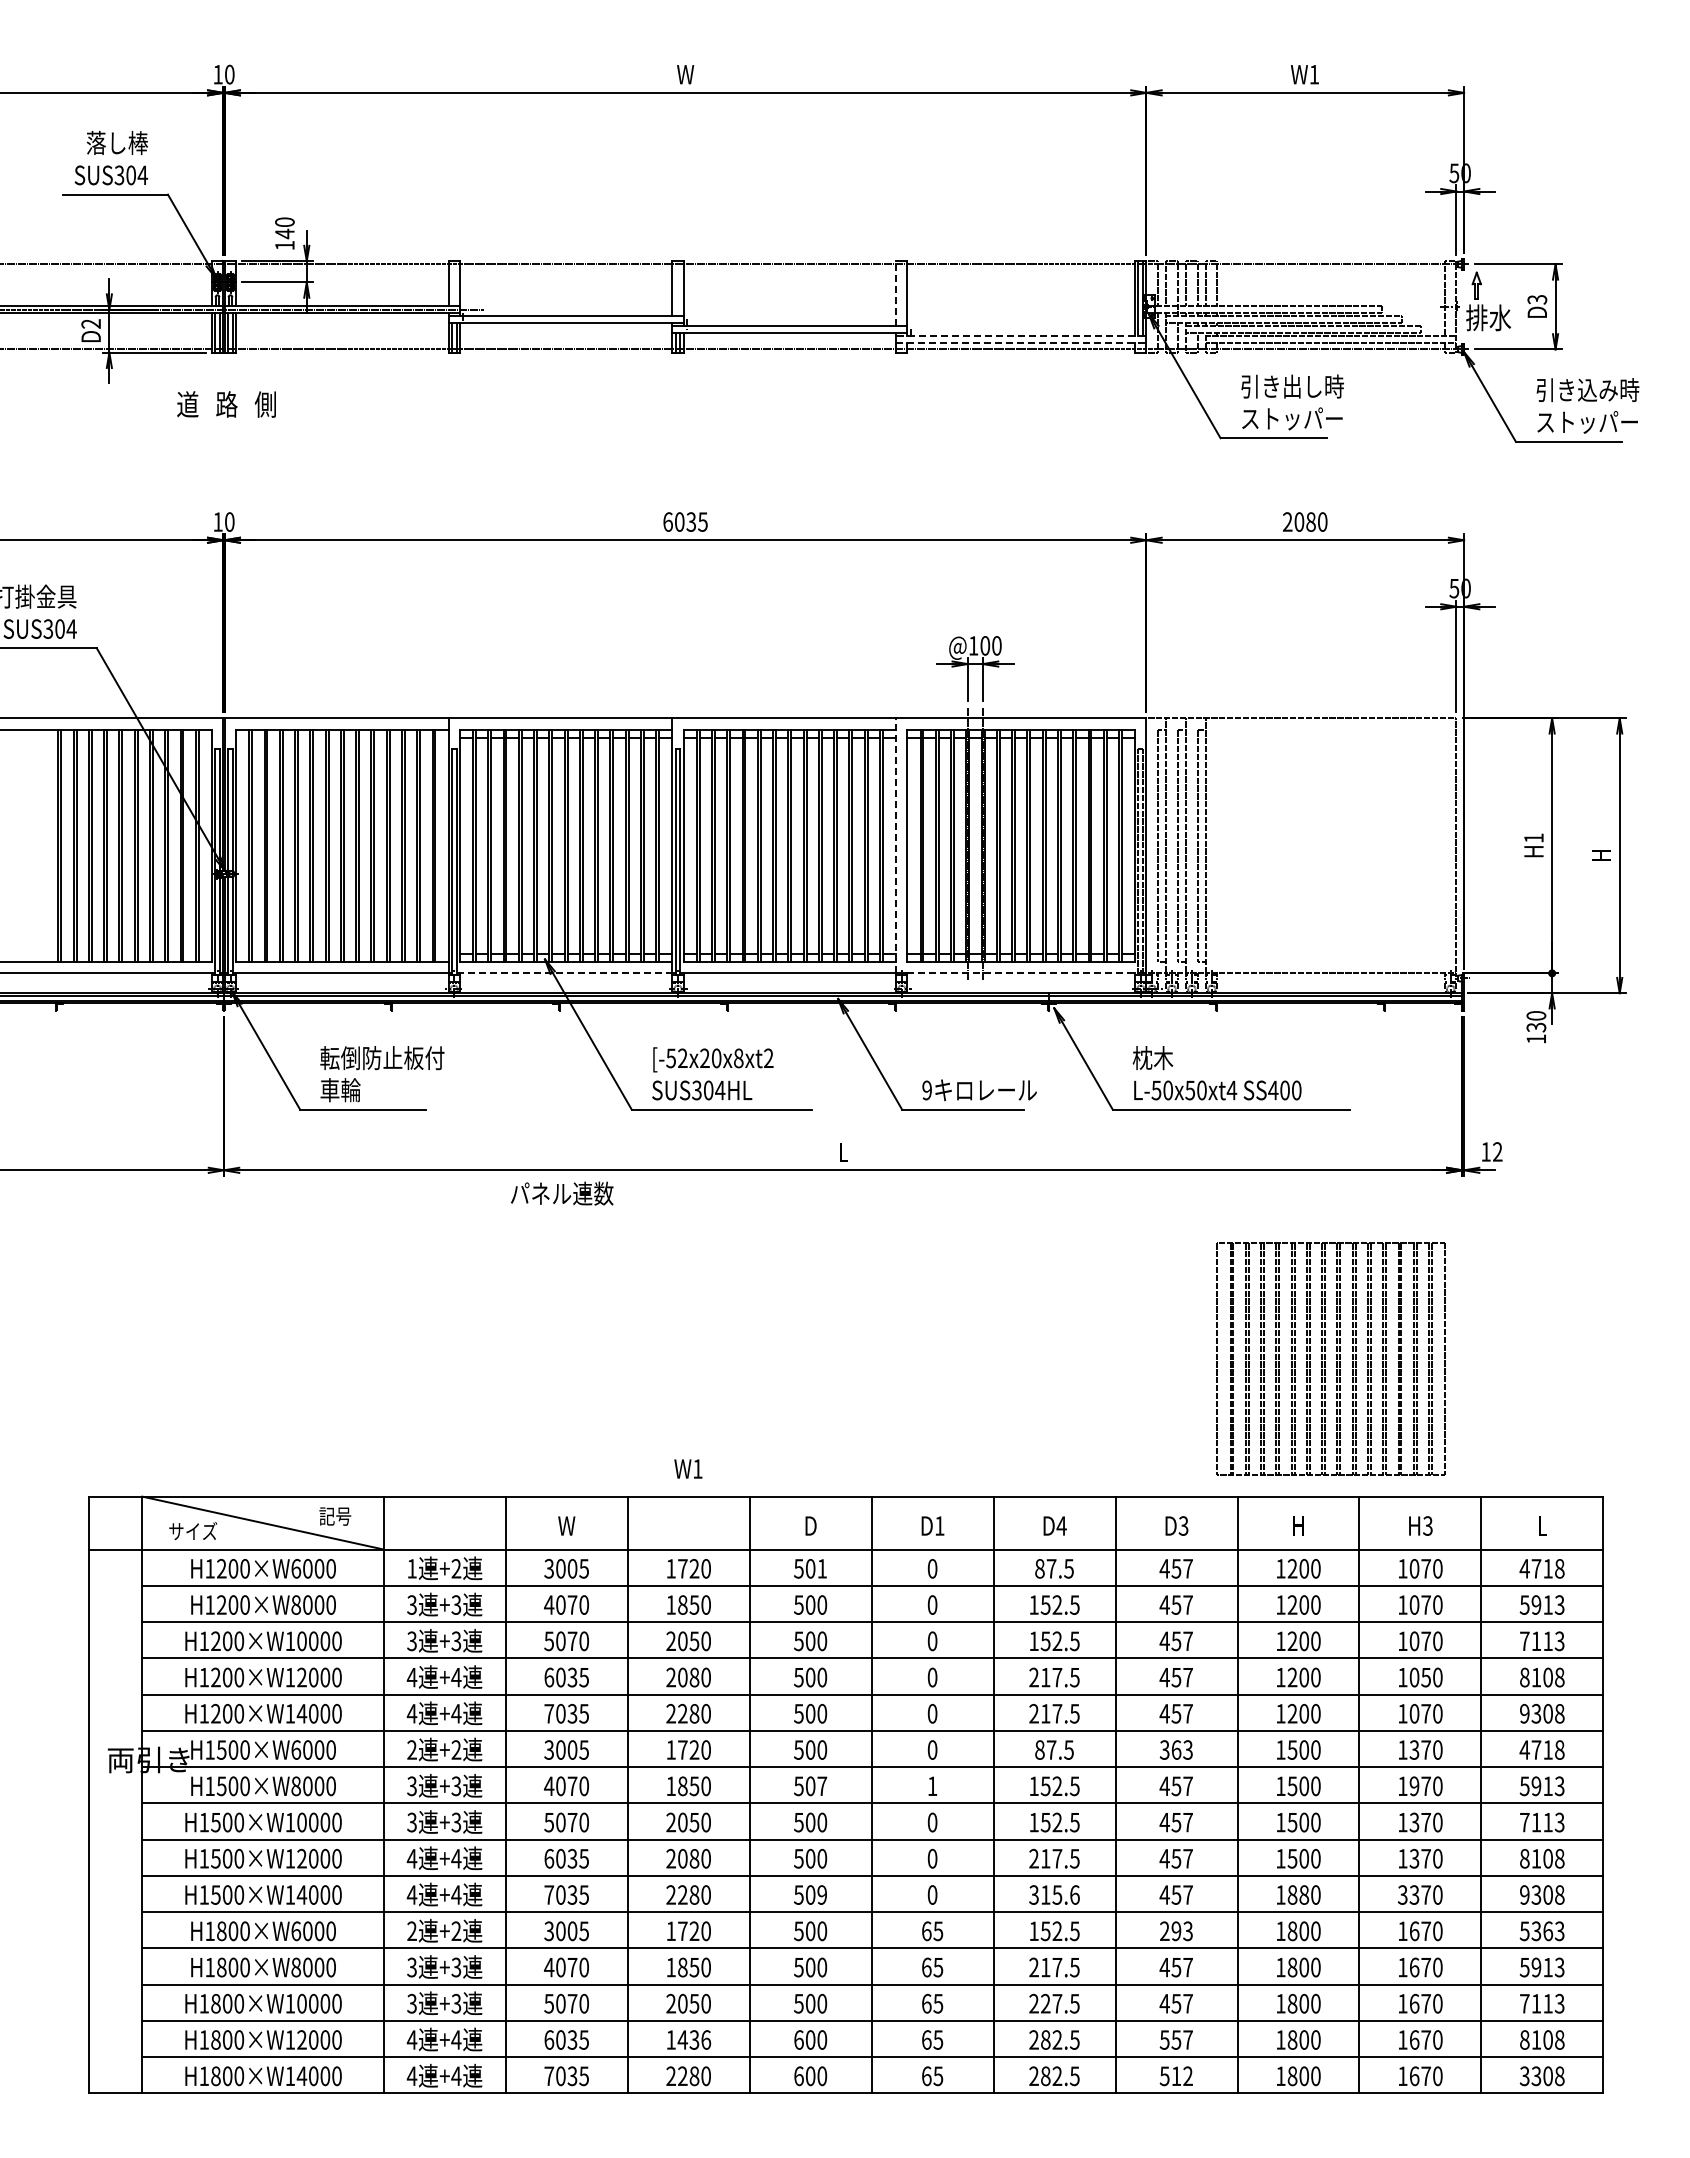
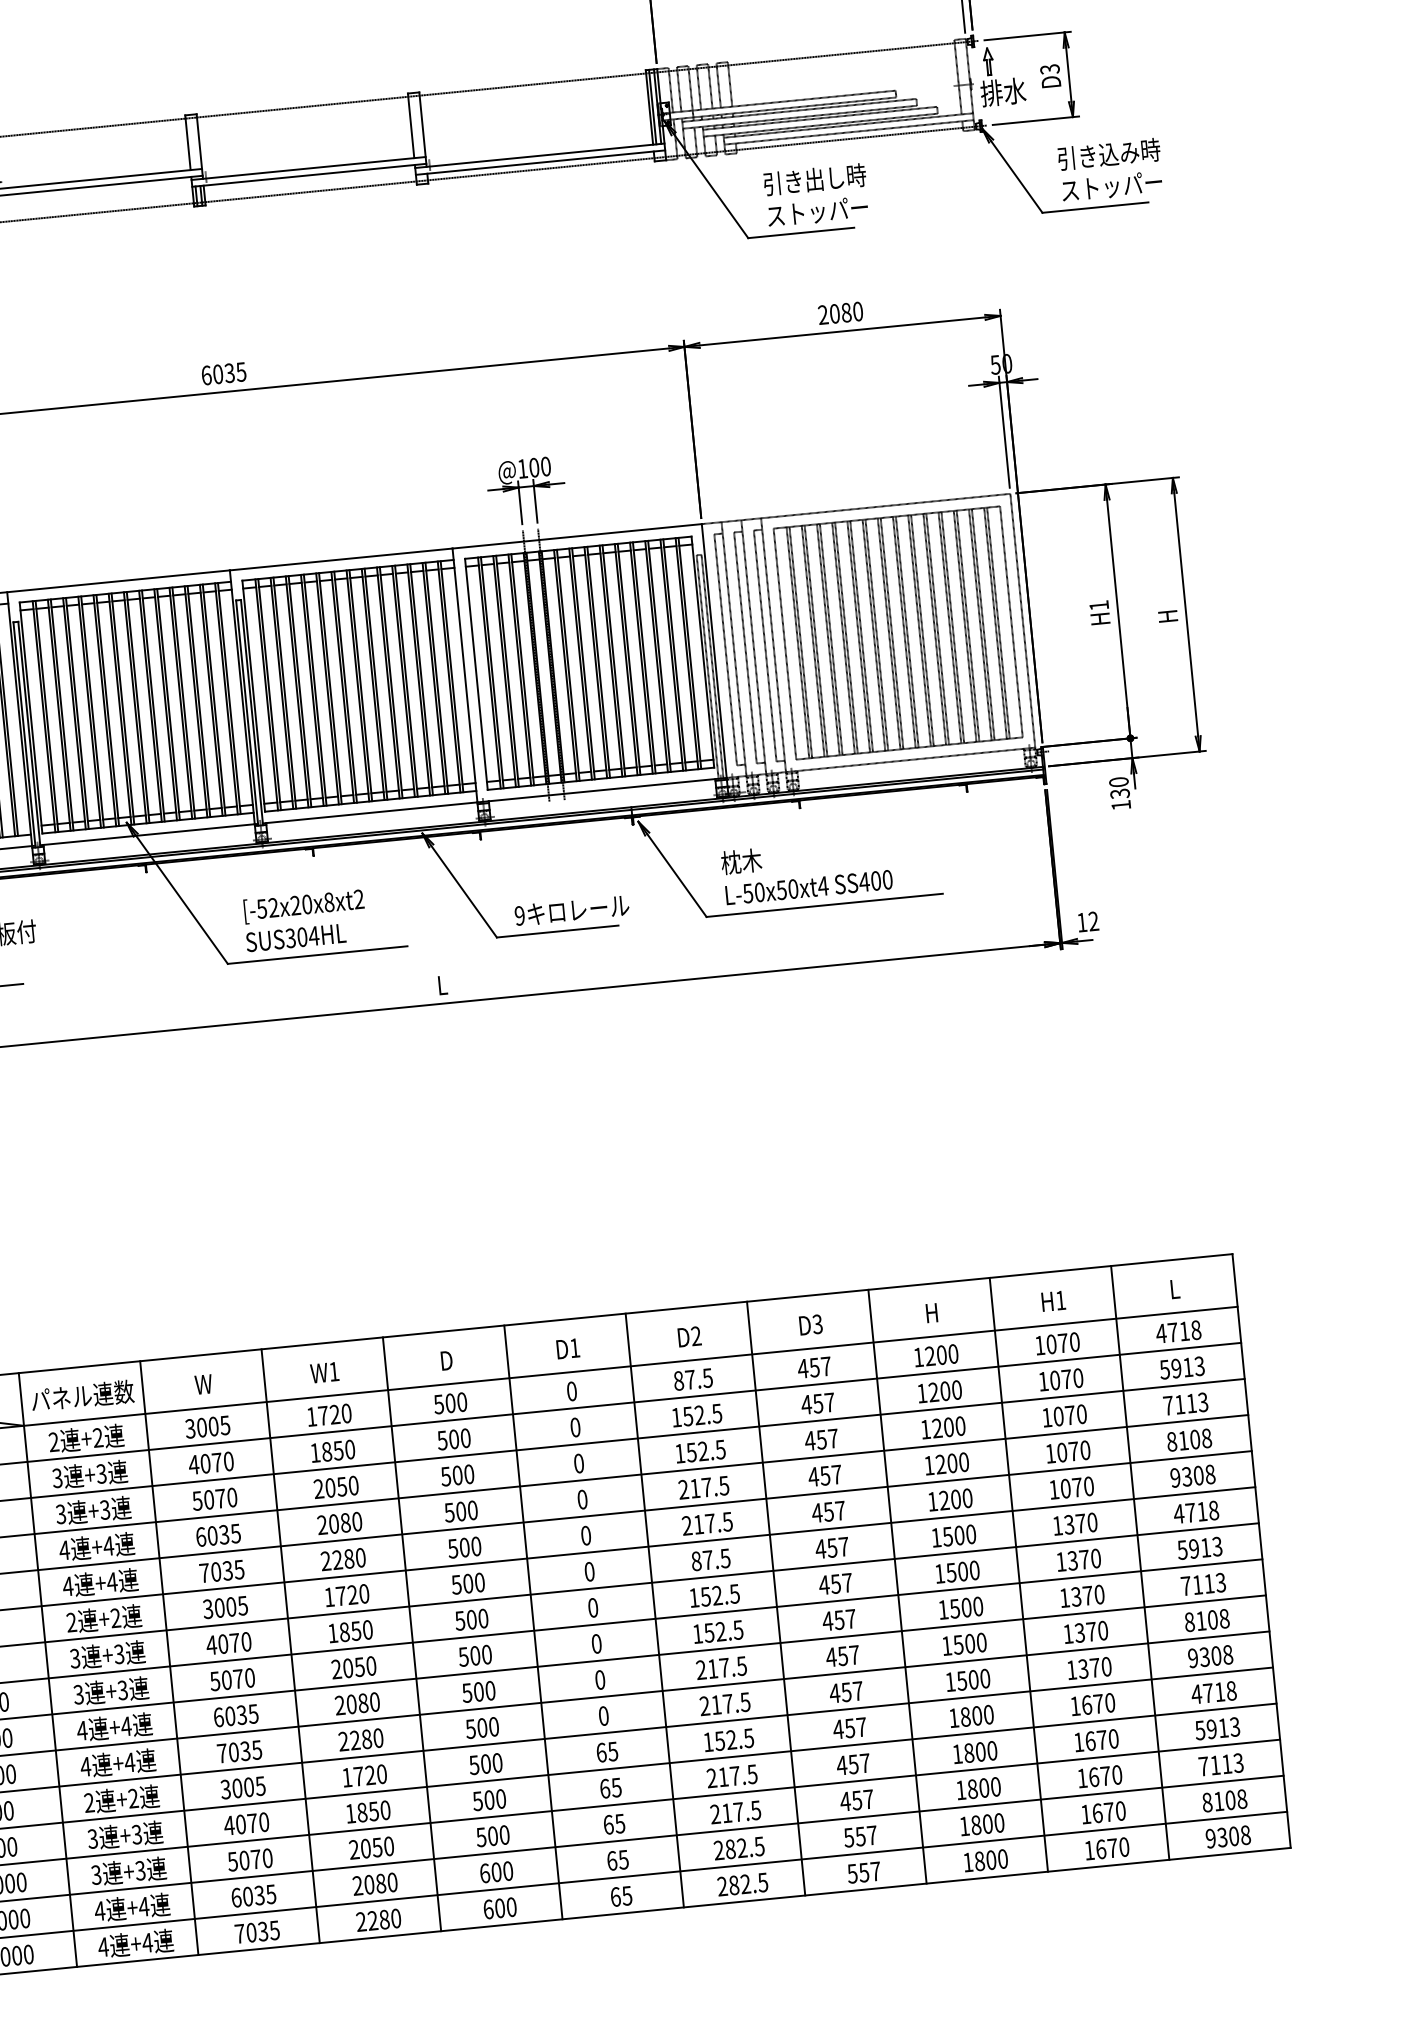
line: (895, 293) -> (410, 125), dashed -> solid
line: (1020, 335) -> (539, 155), dashed -> solid
line: (1021, 342) -> (540, 162), dashed -> solid
line: (895, 845) -> (464, 675), dashed -> solid
line: (564, 973) -> (147, 834), dashed -> solid
line: (1026, 973) -> (607, 789), dashed -> solid
text: (562, 1193) -> (82, 1395), moved
part: (1330, 1358) -> (897, 632), moved
text: (688, 1468) -> (324, 1372), moved
text: (1061, 1525) -> (696, 1335), D4 -> D2
text: (1427, 1525) -> (1060, 1300), H3 -> H1
text: (411, 1568) -> (53, 1441), 1 -> 2
text: (822, 1568) -> (462, 1401), 501 -> 500
text: (1426, 1677) -> (1074, 1451), 1050 -> 1070
text: (1175, 1749) -> (831, 1547), 363 -> 457
text: (822, 1786) -> (483, 1618), 507 -> 500
text: (932, 1786) -> (593, 1608), 1 -> 0
text: (1414, 1786) -> (1072, 1561), 1970 -> 1370
text: (822, 1894) -> (494, 1726), 509 -> 500
text: (1054, 1894) -> (725, 1703), 315.6 -> 217.5
text: (1298, 1894) -> (967, 1679), 1880 -> 1500
text: (1402, 1894) -> (1071, 1669), 3370 -> 1370
text: (1175, 1931) -> (849, 1728), 293 -> 457
text: (1541, 1931) -> (1213, 1692), 5363 -> 4718
text: (1045, 2003) -> (726, 1813), 227.5 -> 217.5
text: (688, 2039) -> (374, 1883), 1436 -> 2080
text: (1181, 2076) -> (869, 1872), 512 -> 557
text: (1524, 2076) -> (1210, 1838), 3308 -> 9308

